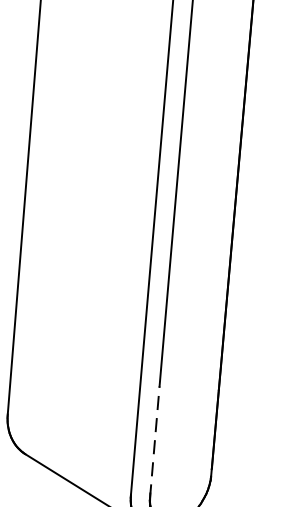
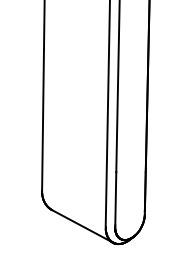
line: (154, 443) -> (115, 200), dashed -> solid

